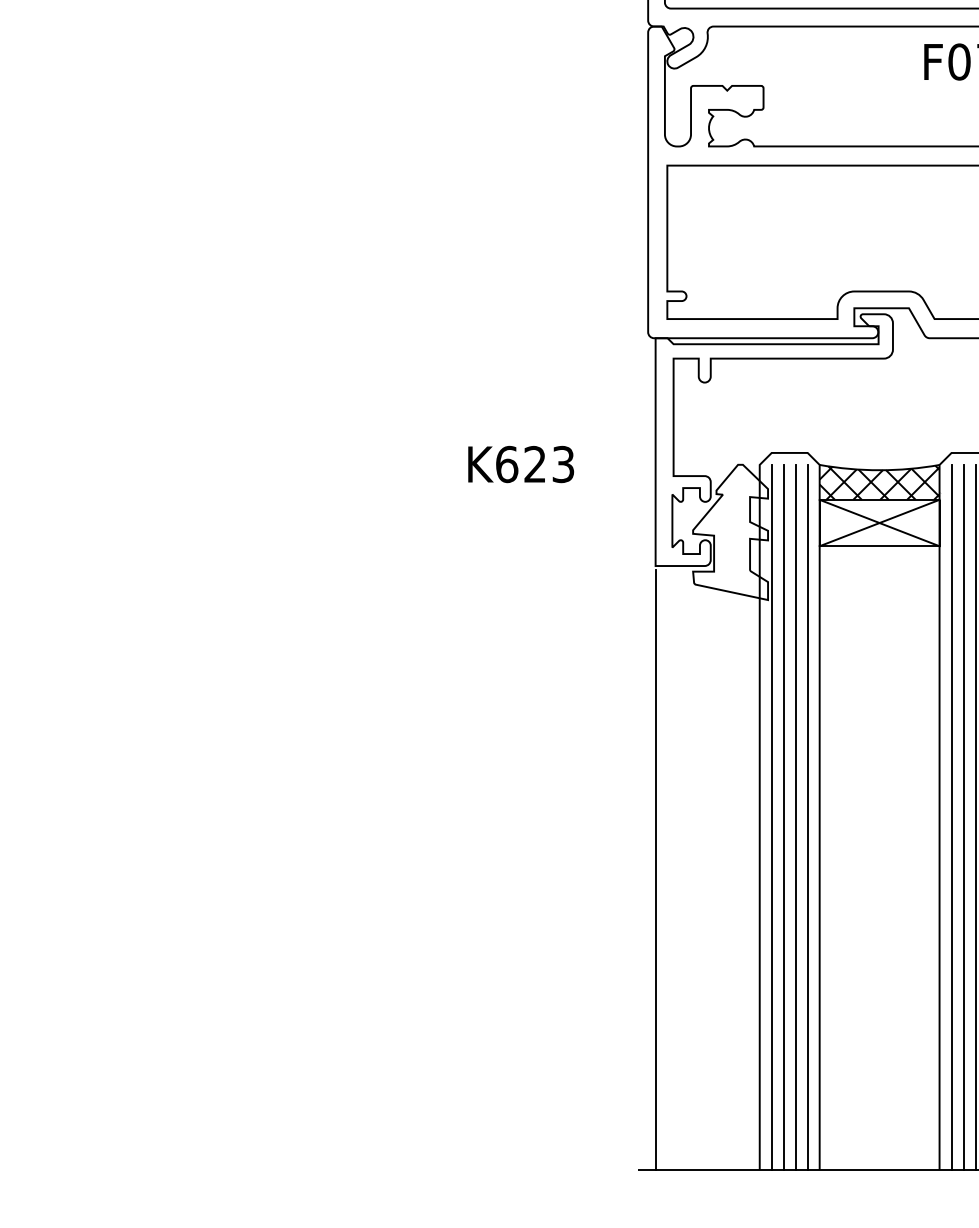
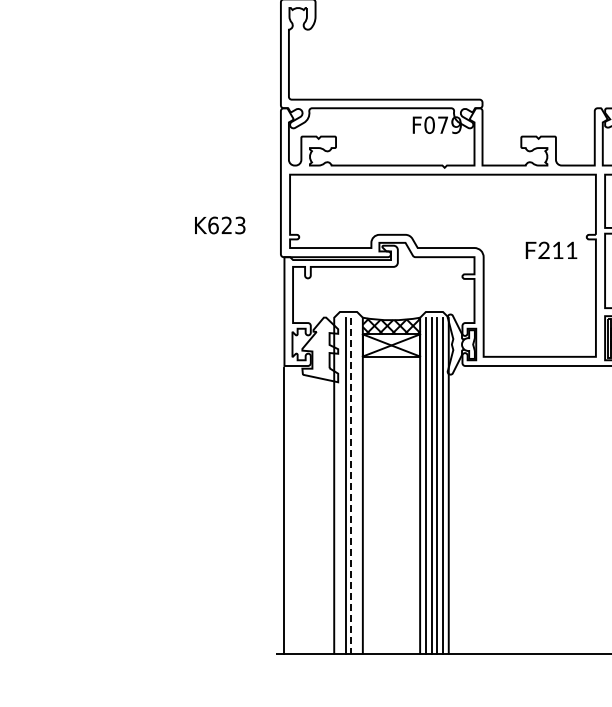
text: (521, 464) -> (220, 225), moved
line: (770, 816) -> (339, 485), removed
line: (808, 816) -> (357, 485), removed
line: (795, 818) -> (351, 486), solid -> dashed

